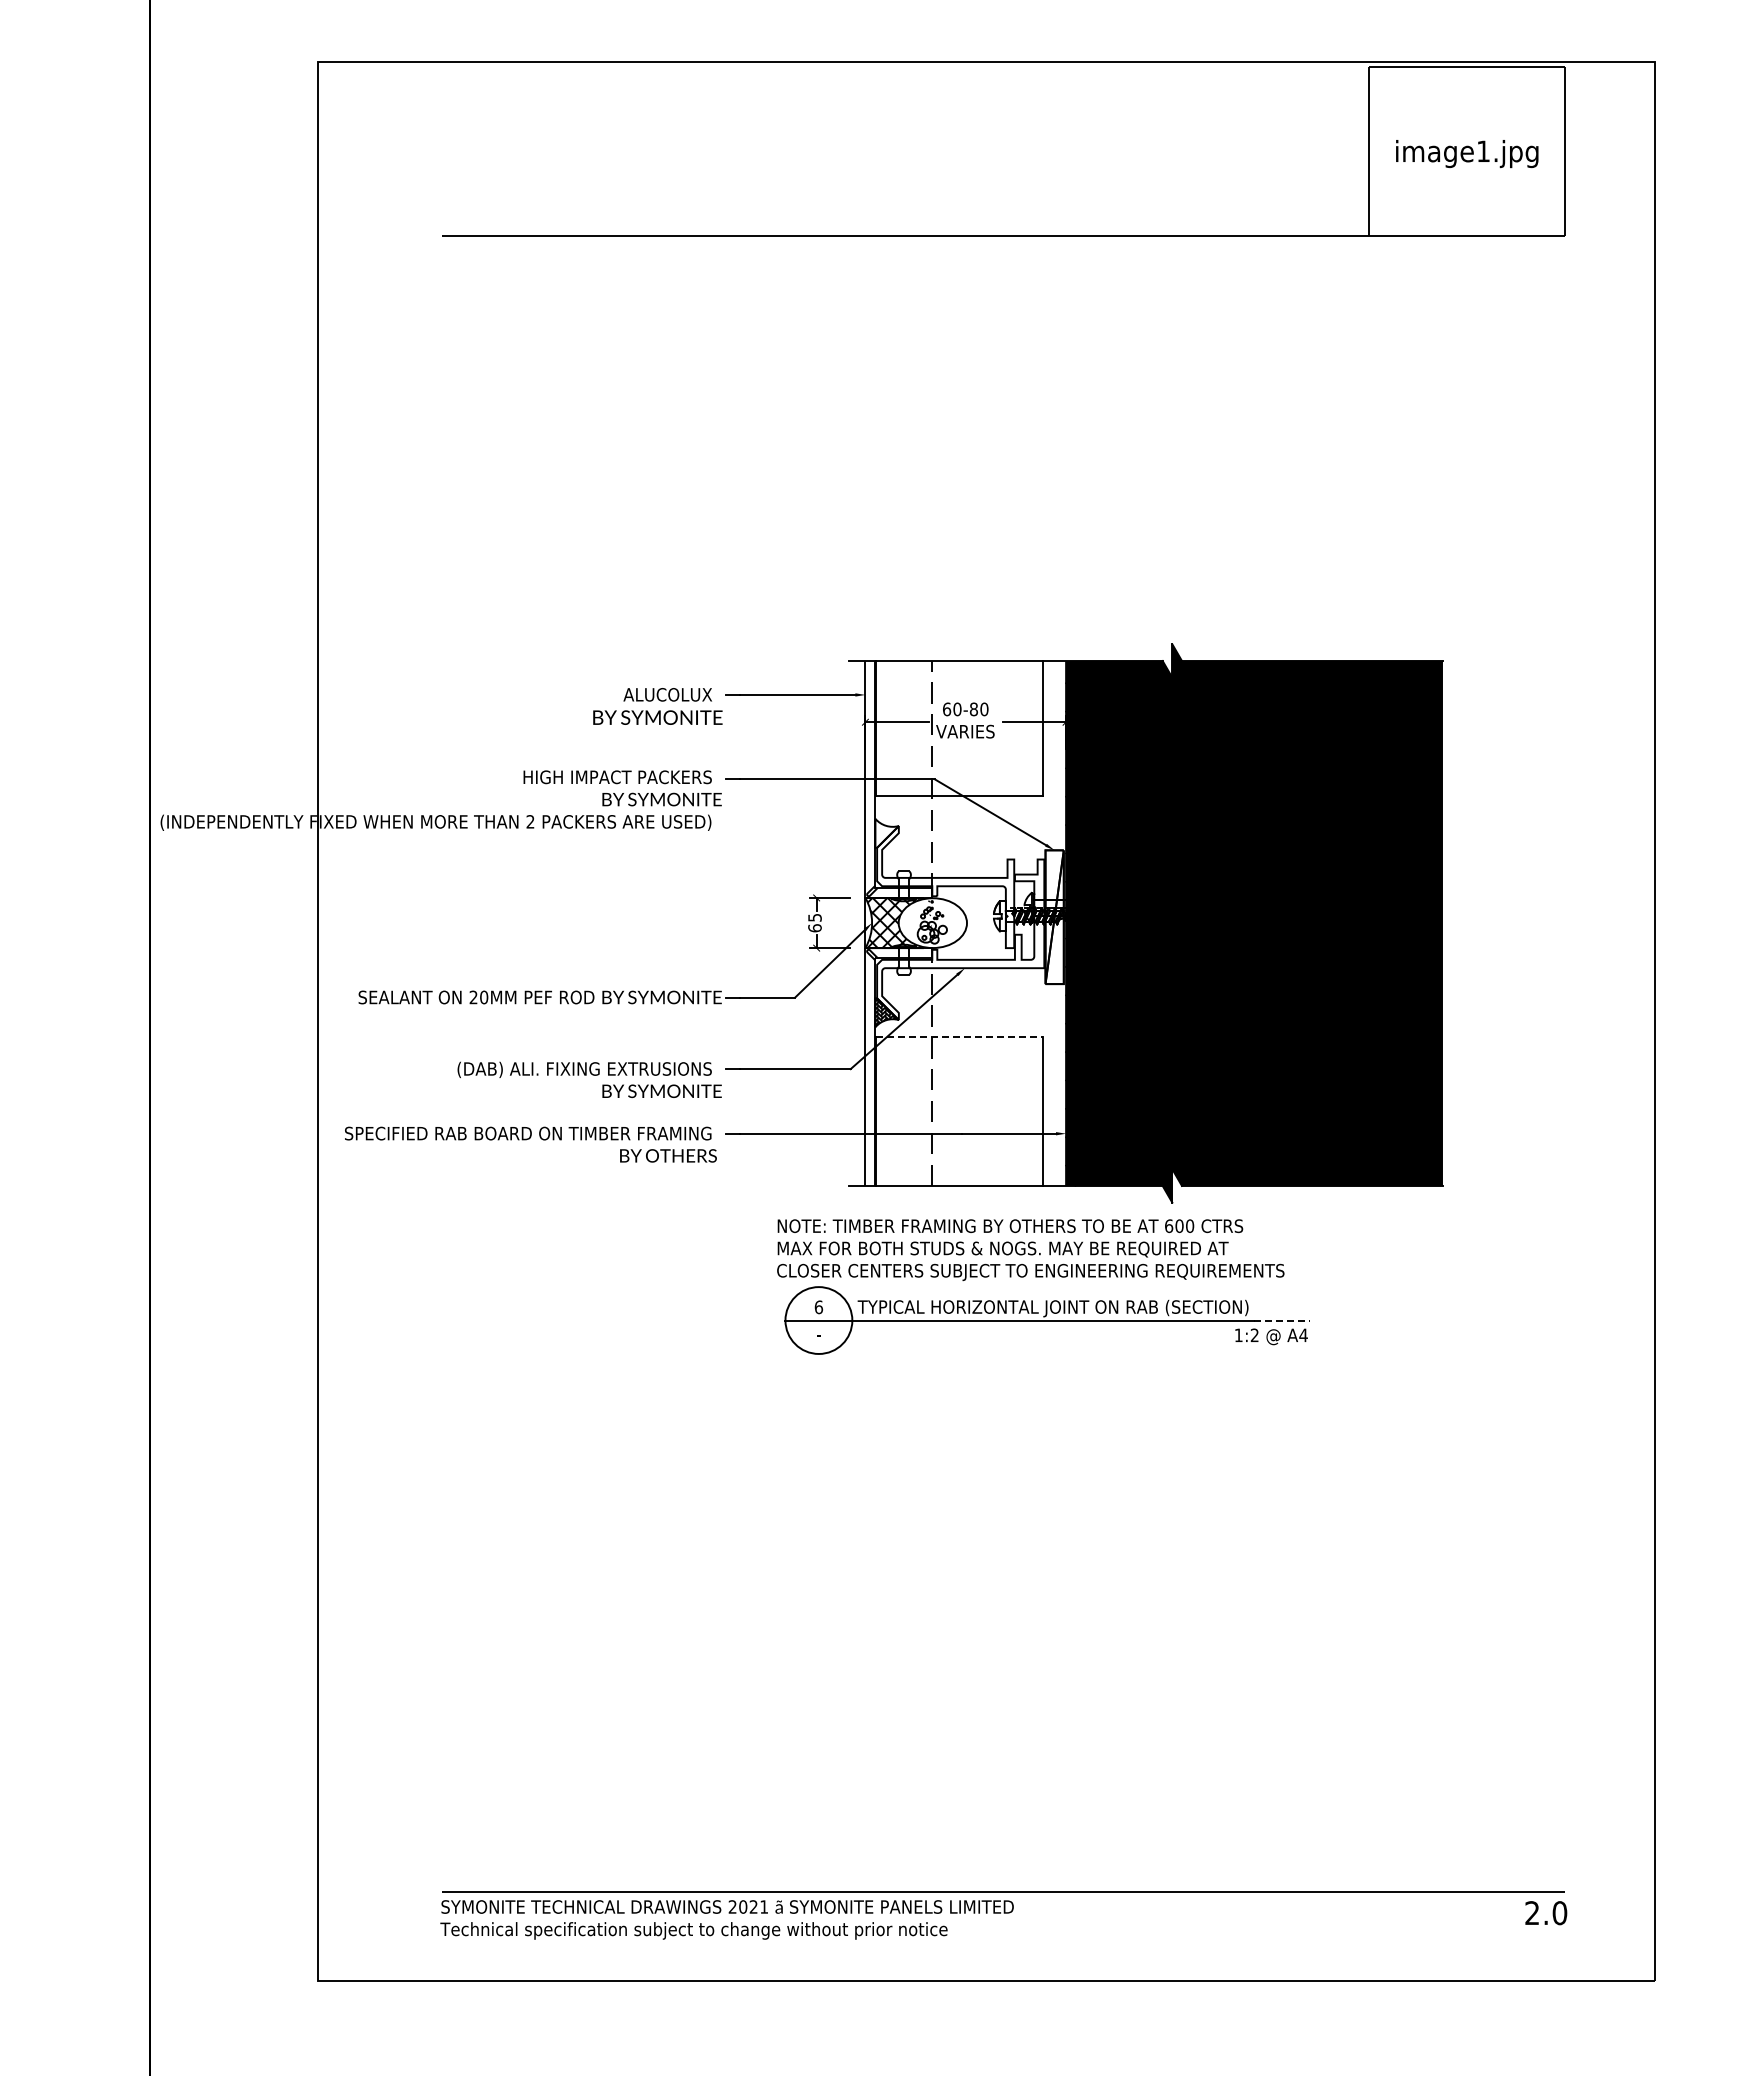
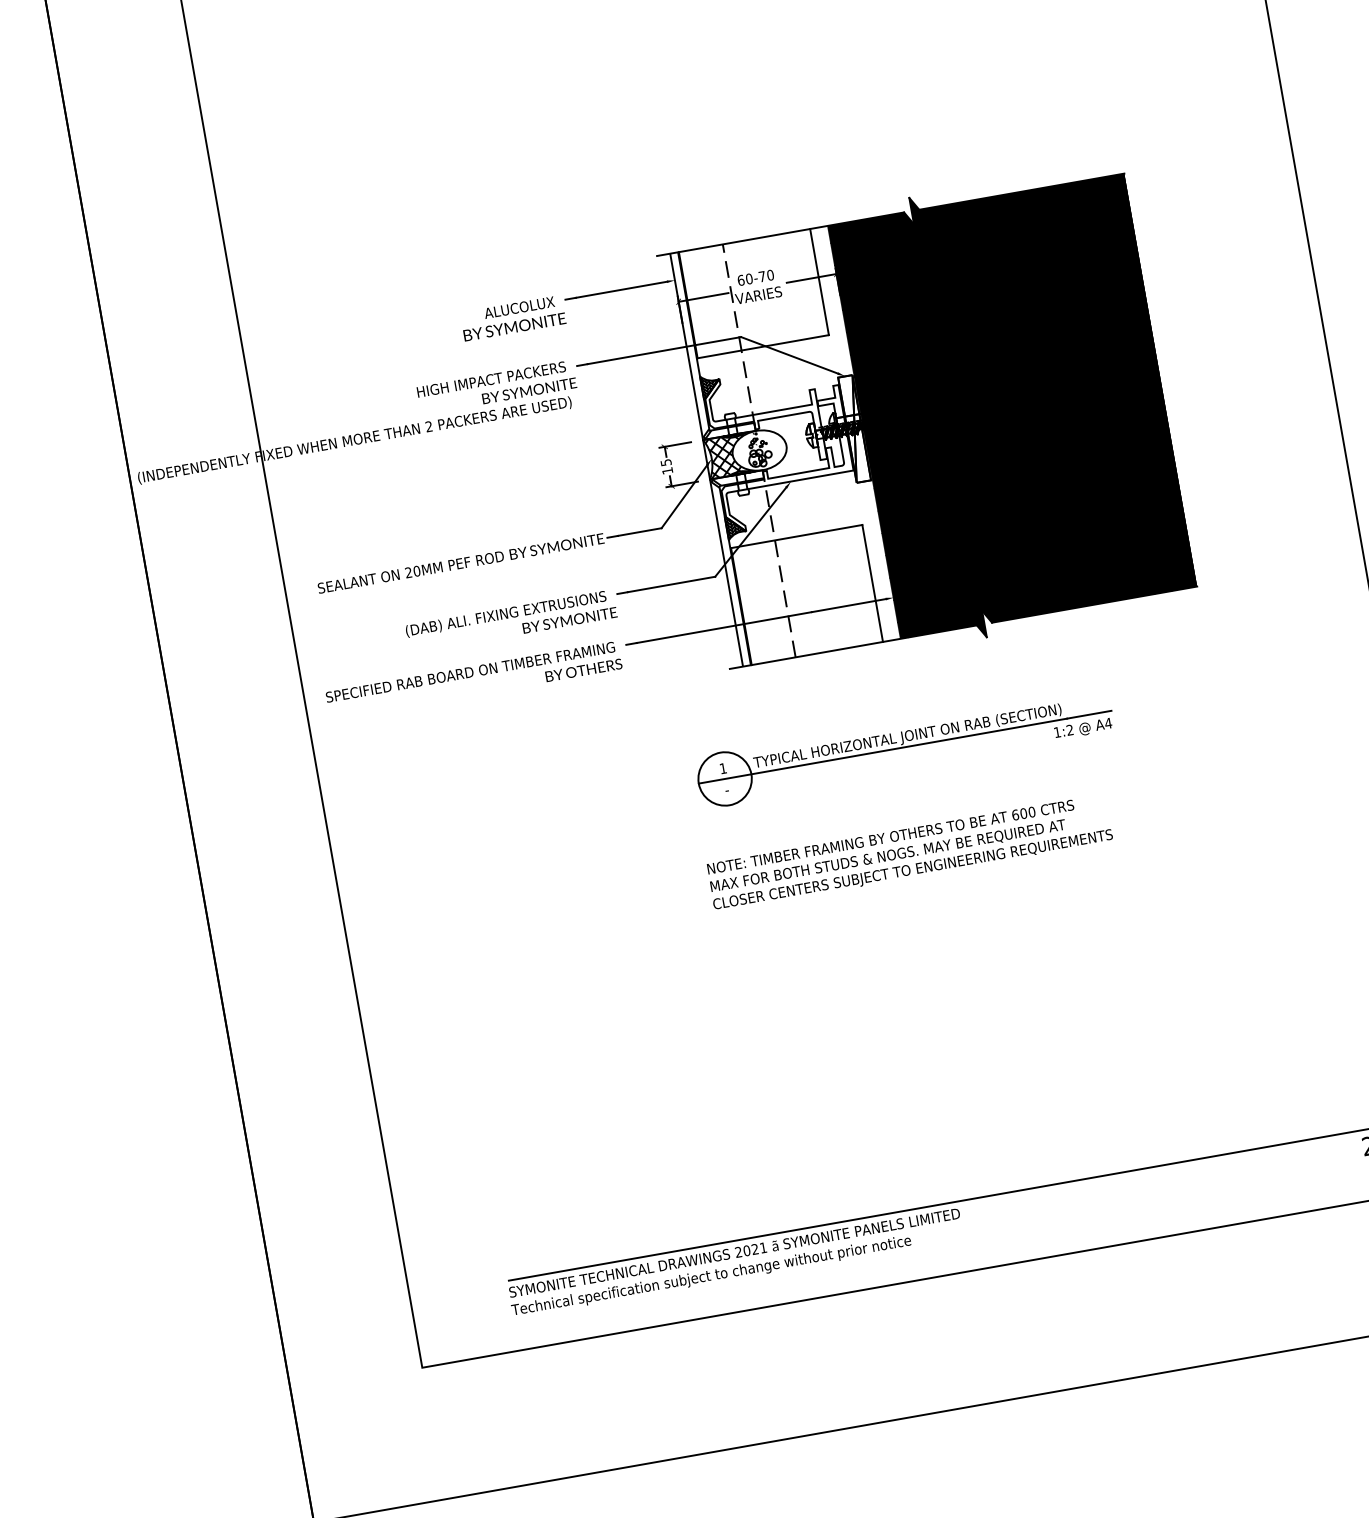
text: (973, 709) -> (761, 276), 60-80 -> 60-70
hatch: (886, 833) -> (710, 386), added
text: (814, 928) -> (667, 471), 65 -> 15
line: (960, 1037) -> (797, 536), dashed -> solid
text: (1030, 1249) -> (909, 852), moved
text: (818, 1307) -> (722, 768), 6 -> 1
line: (1282, 1320) -> (1089, 714), dashed -> solid

